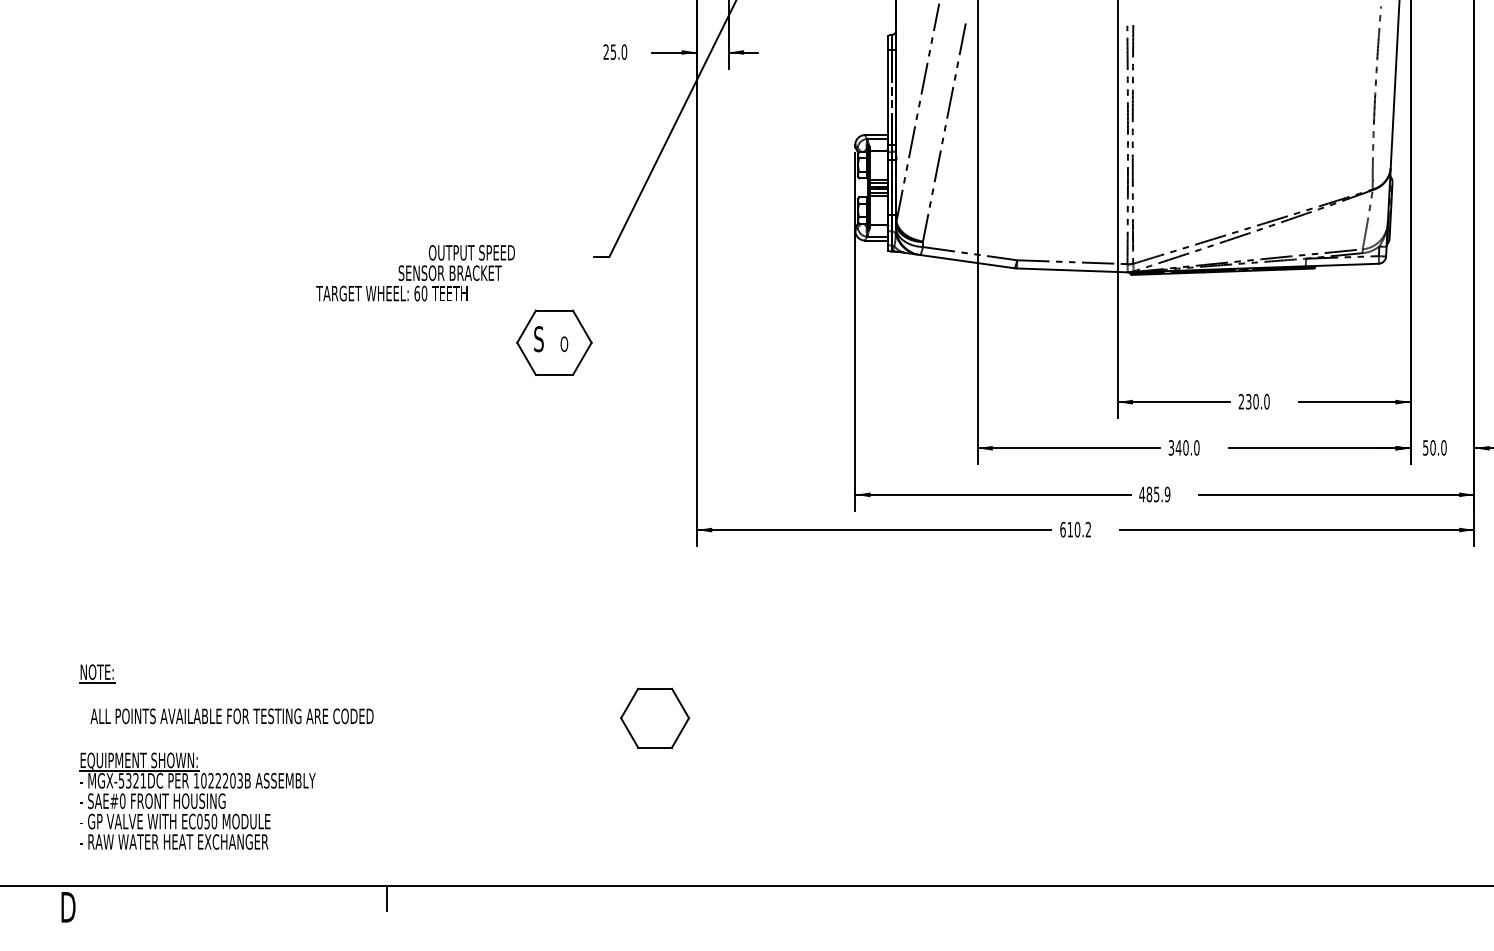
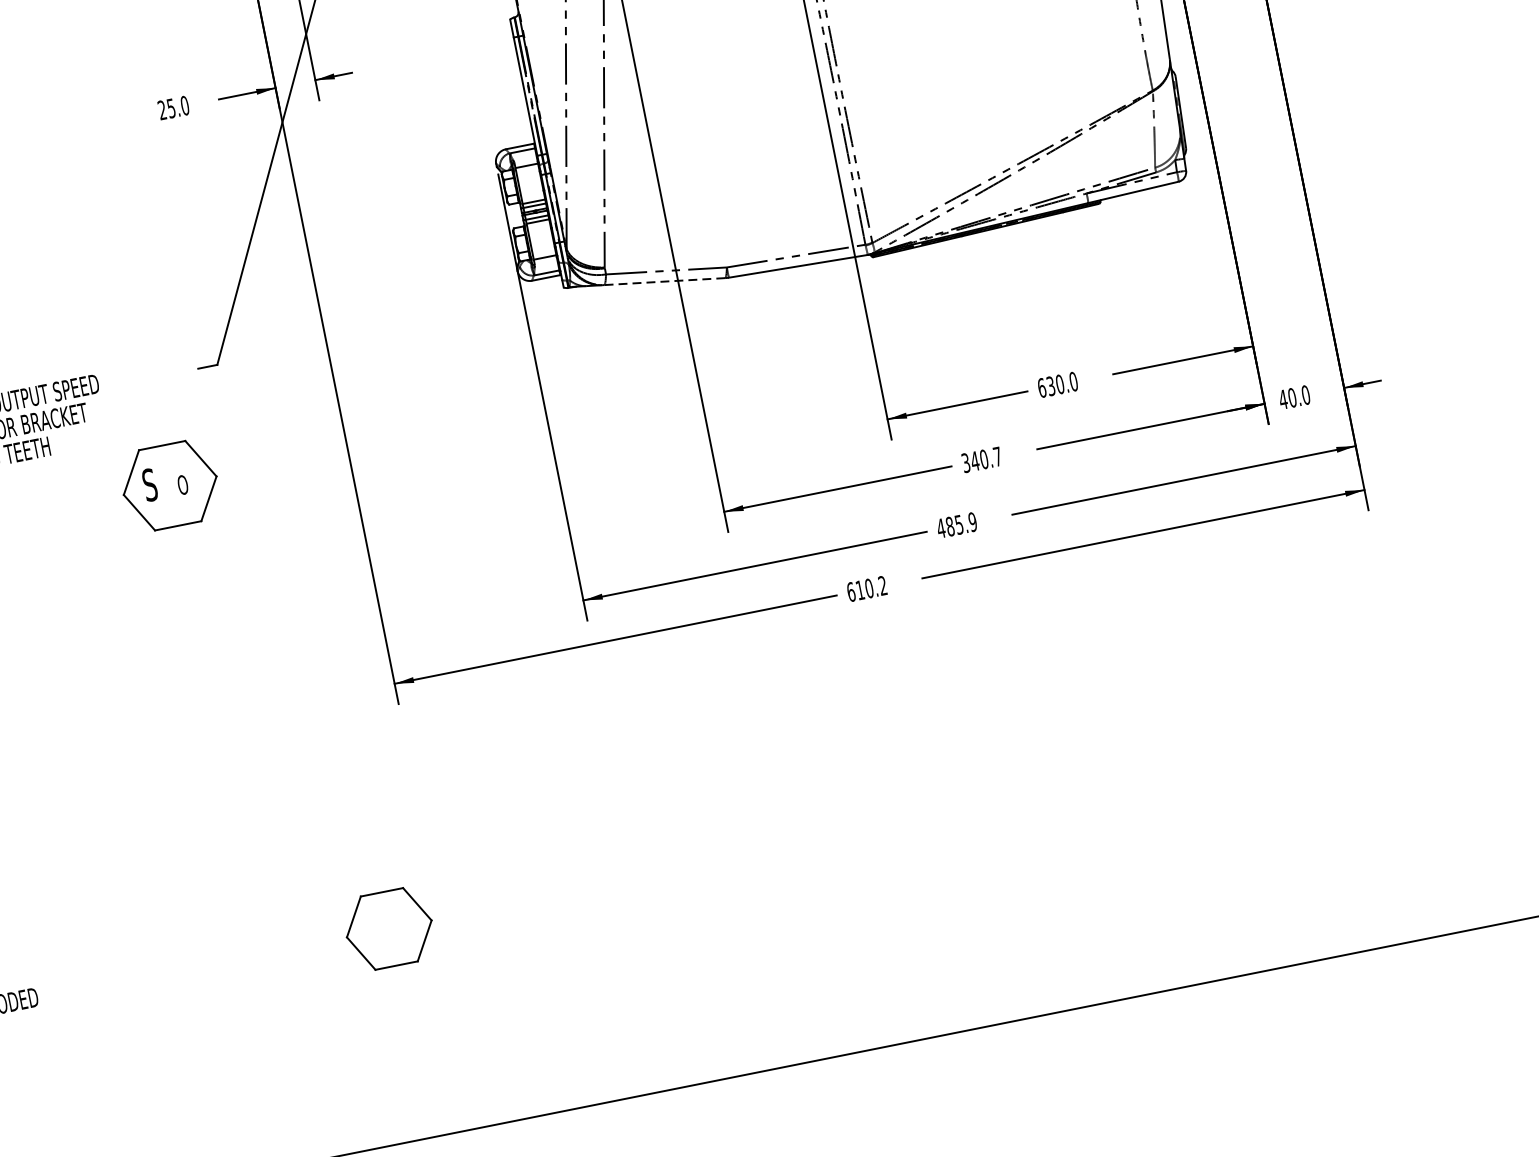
line: (967, 261) -> (665, 281), solid -> dashed
text: (1241, 401) -> (1041, 387), 230.0 -> 630.0
text: (1196, 447) -> (997, 456), 340.0 -> 340.7
text: (1425, 447) -> (1282, 399), 50.0 -> 40.0

